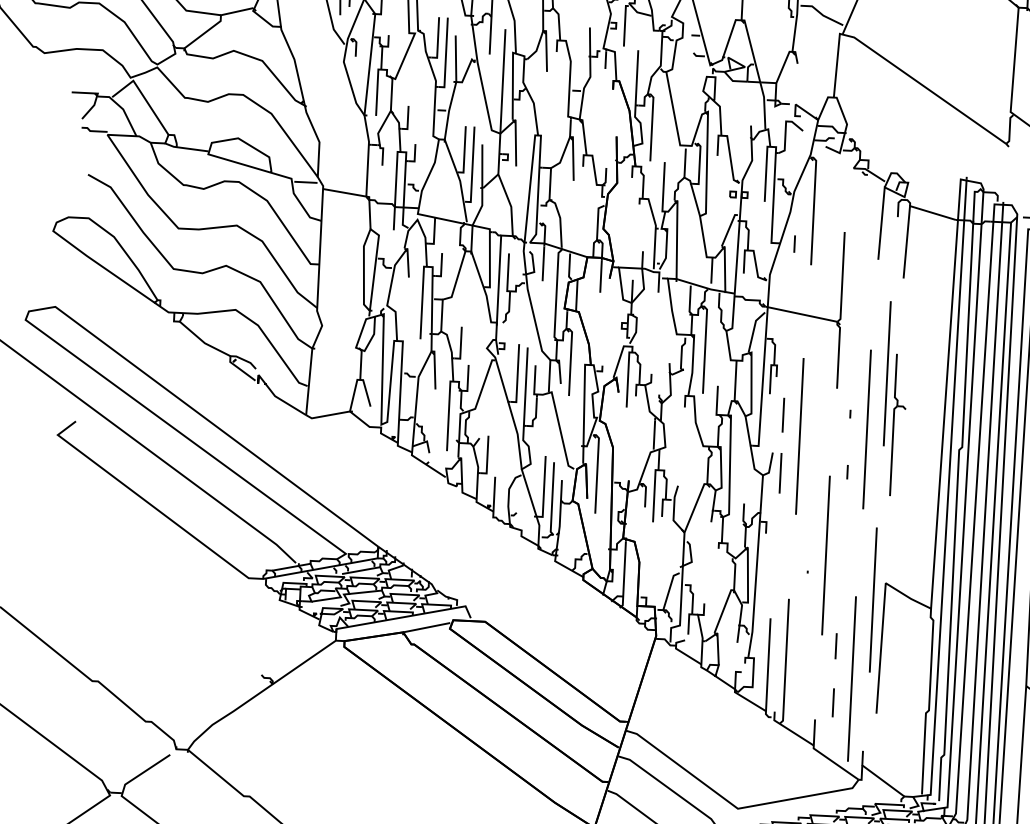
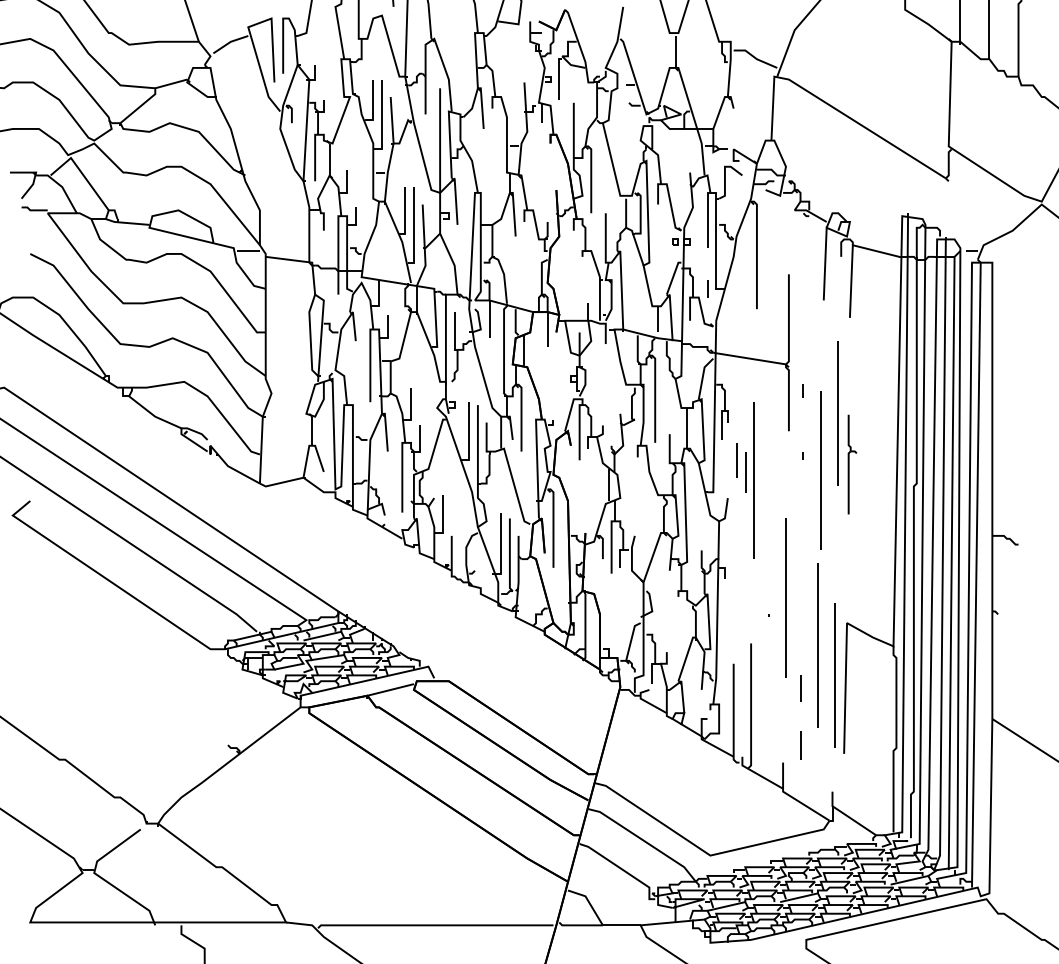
line: (793, 243) -> (707, 288), moved
part: (898, 425) -> (852, 464), size x0.7
line: (846, 471) -> (802, 390), moved
line: (780, 473) -> (745, 472), moved
line: (872, 599) -> (834, 675), moved
line: (851, 679) -> (817, 645), moved

